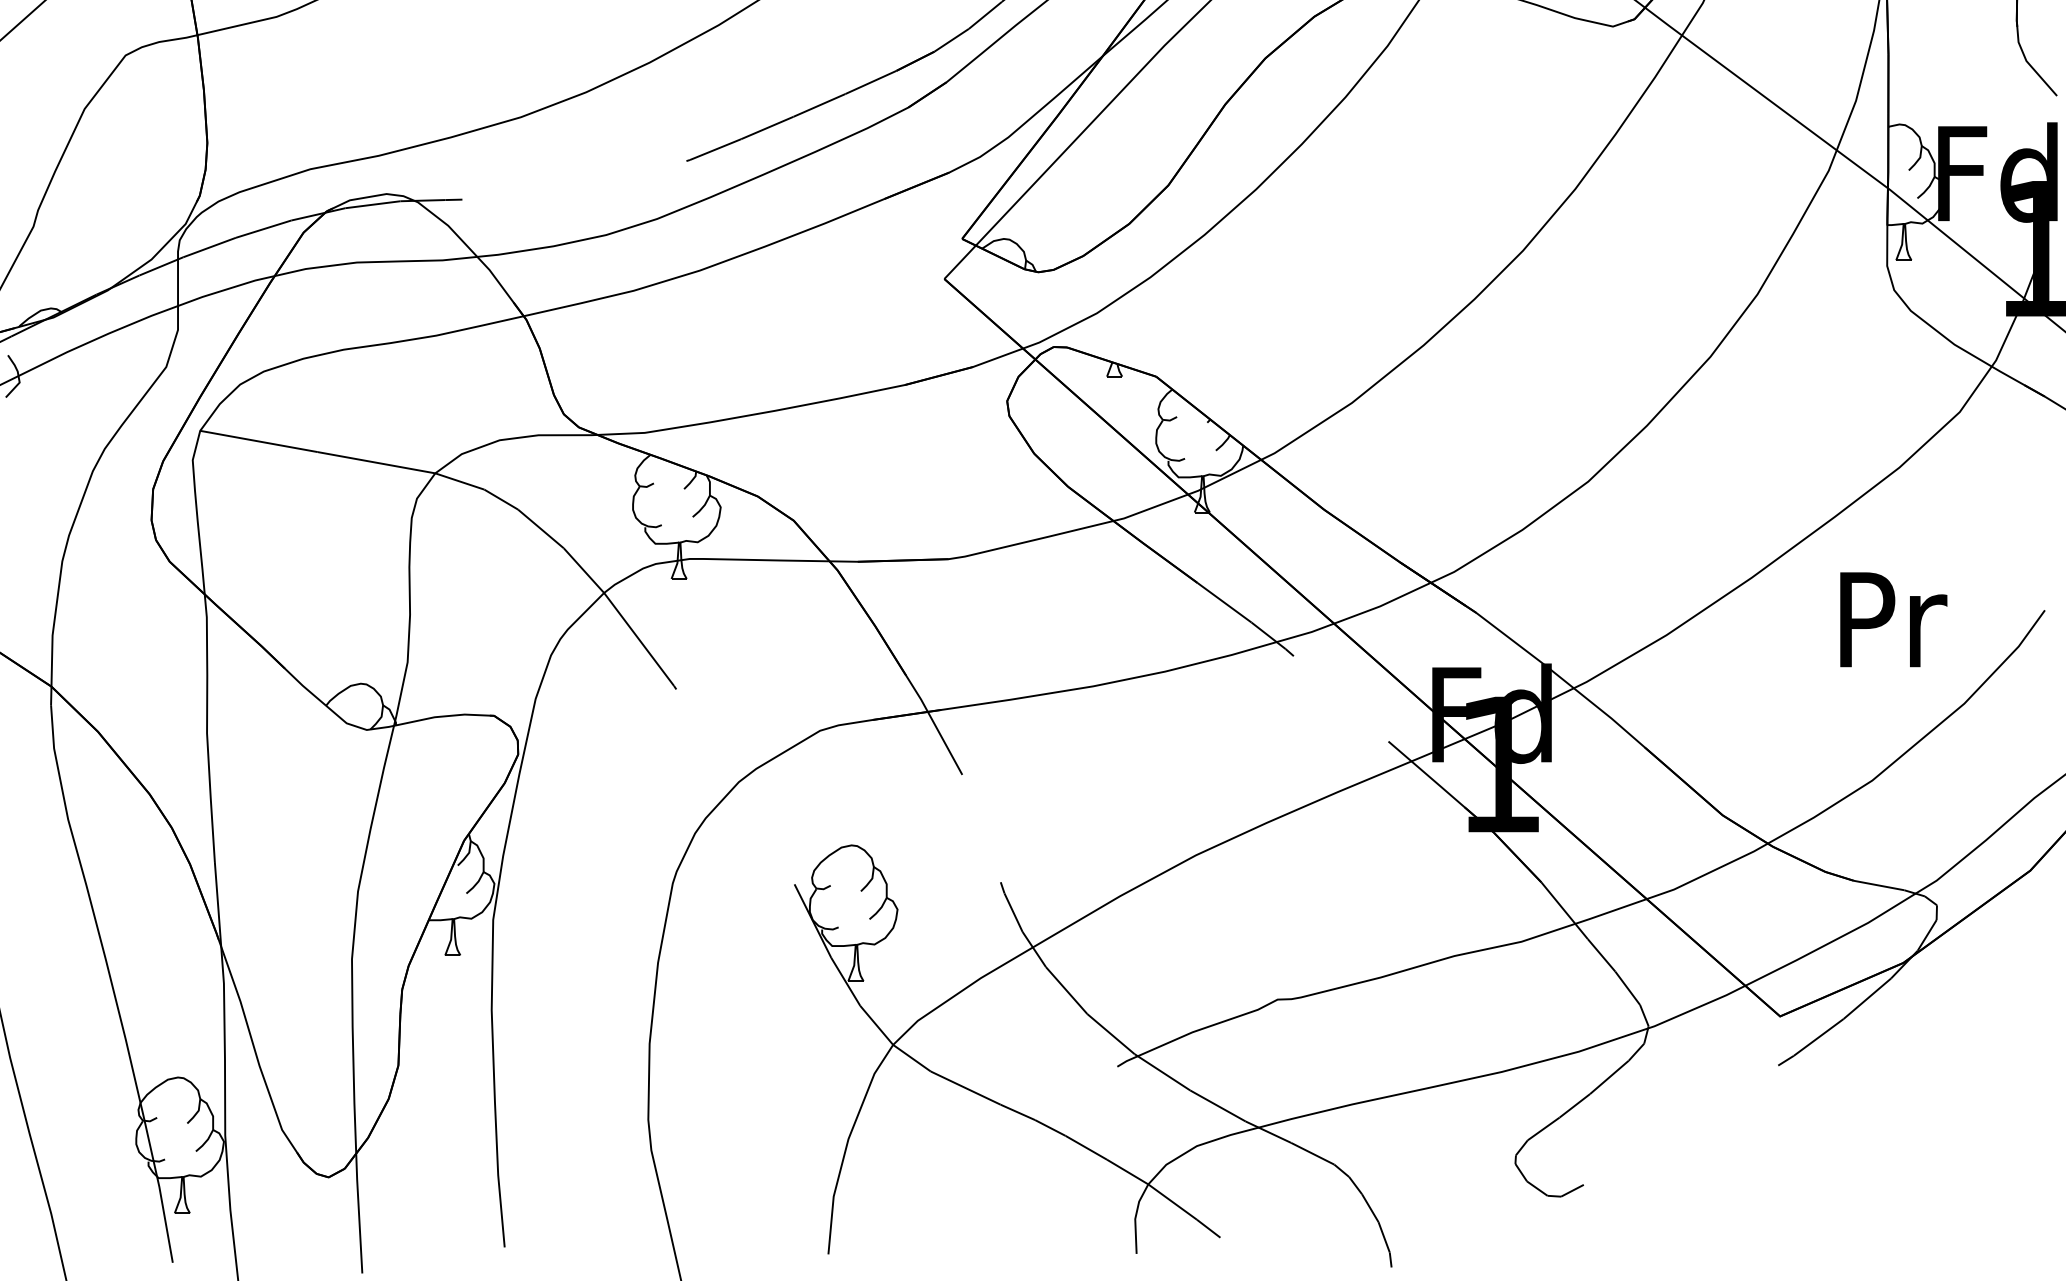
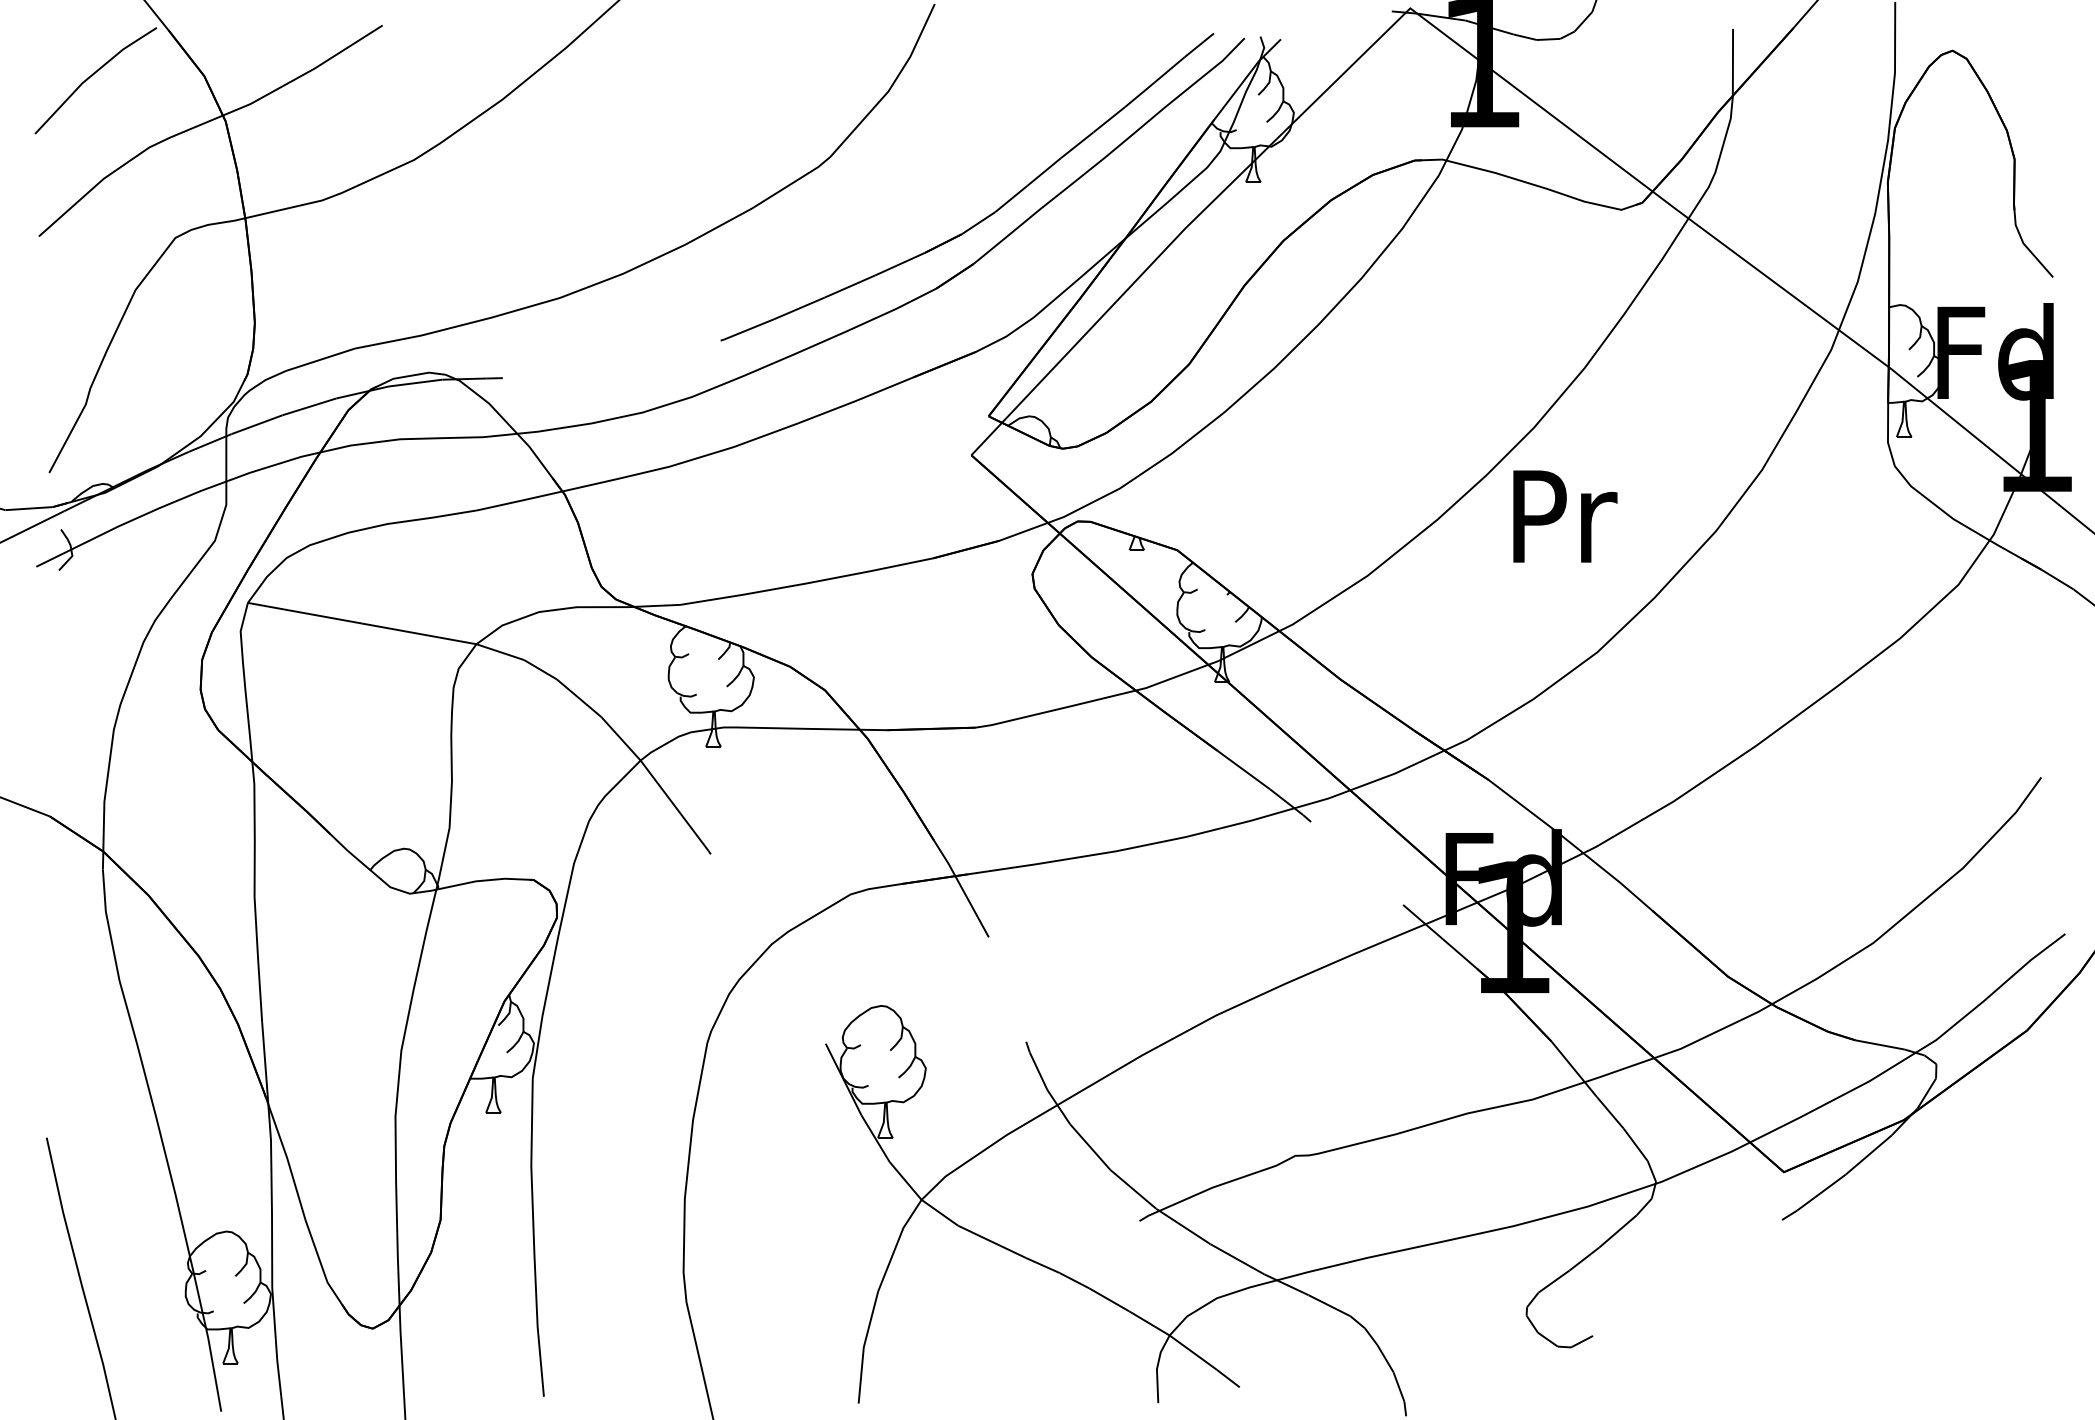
text: (1893, 619) -> (1565, 516), moved

